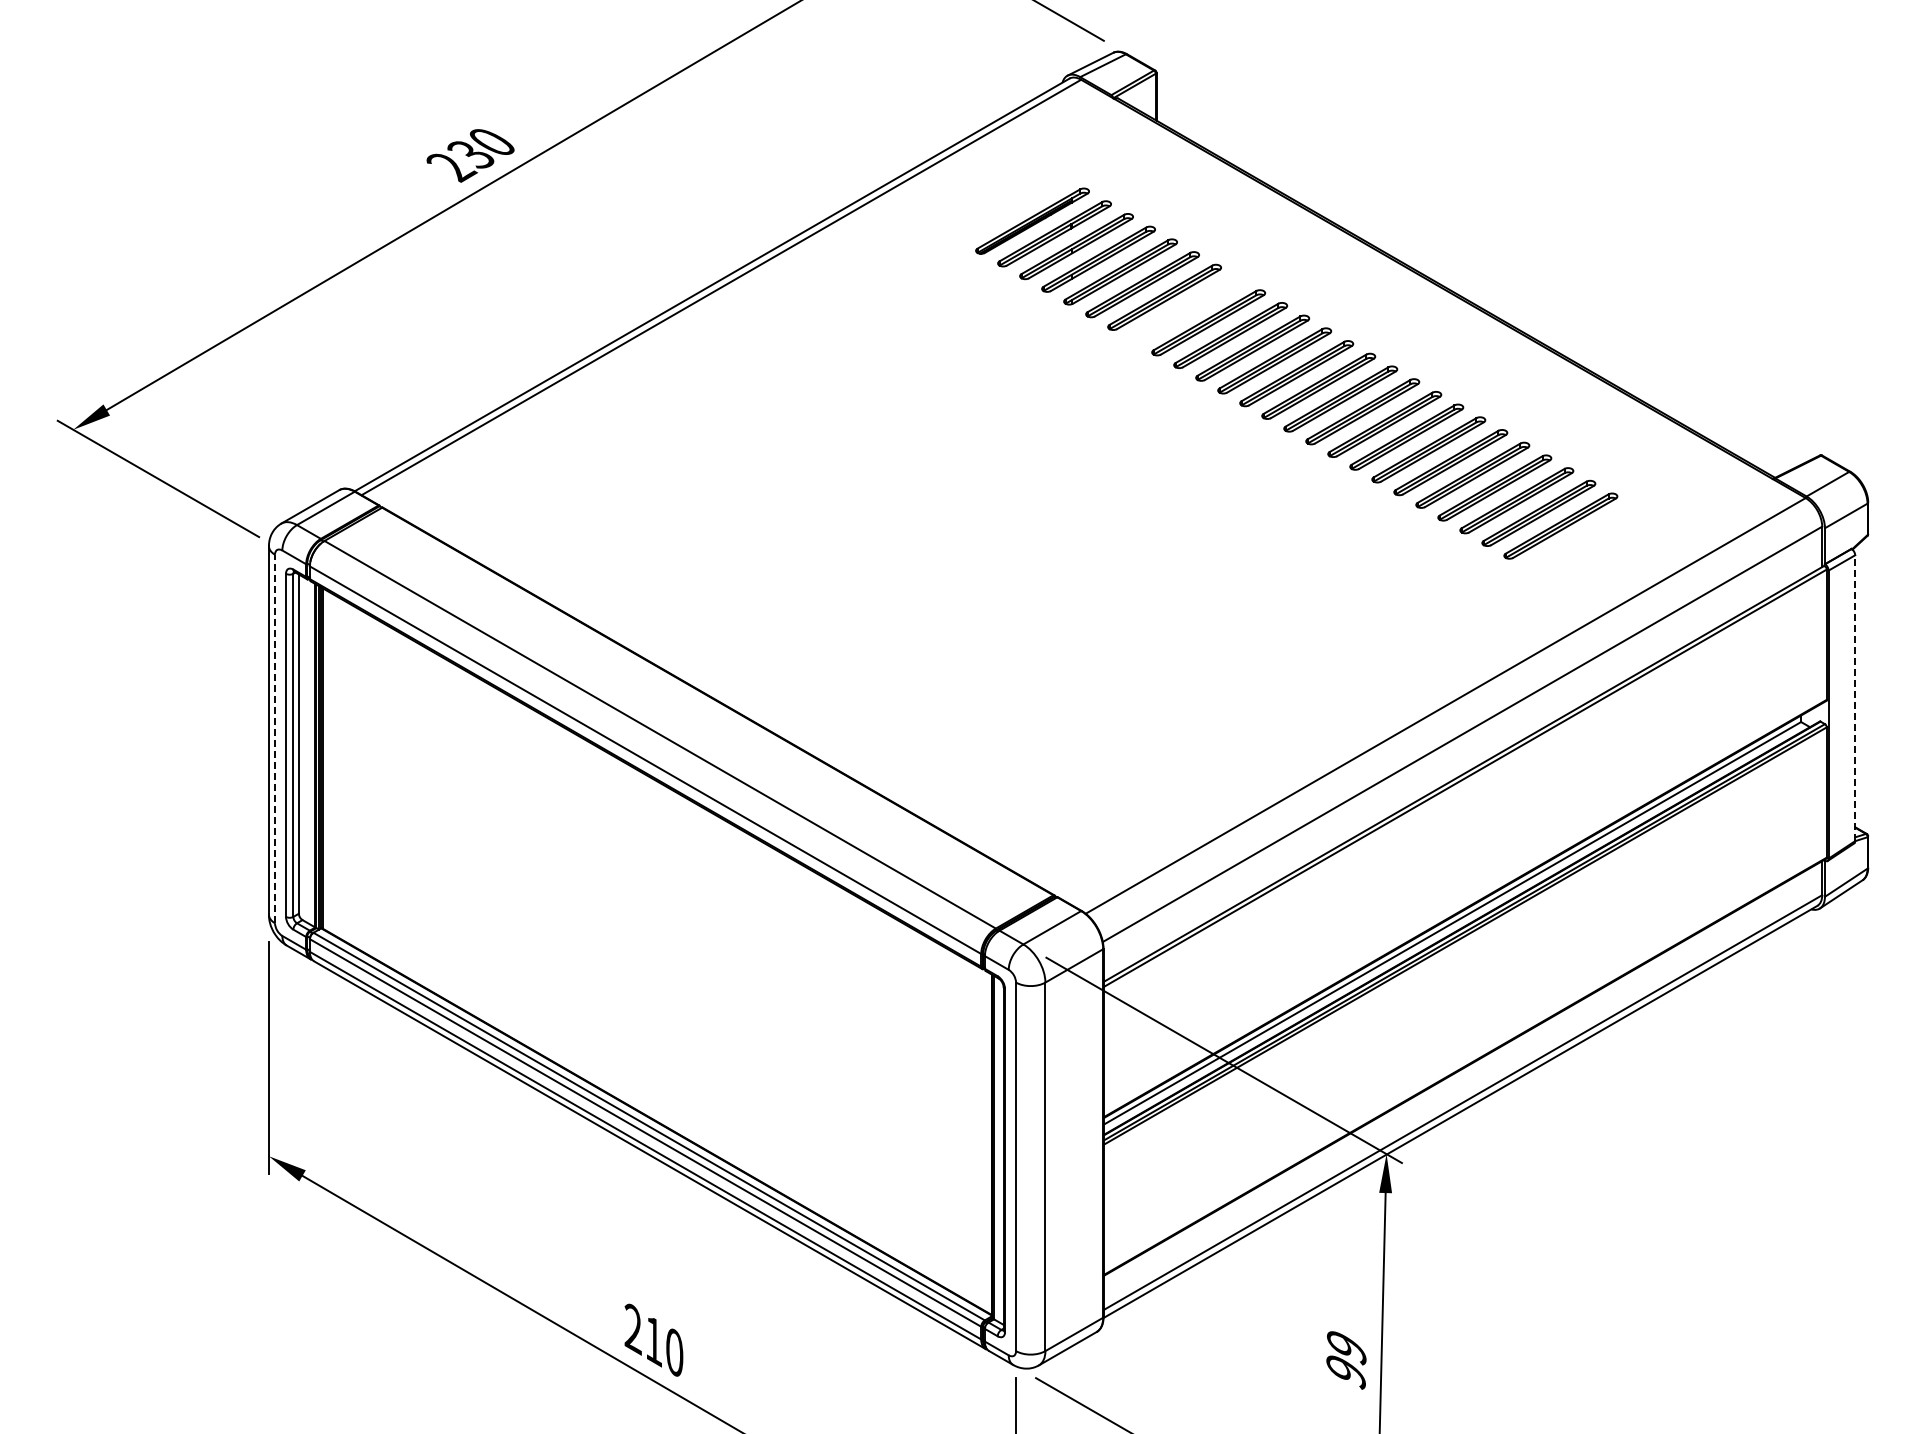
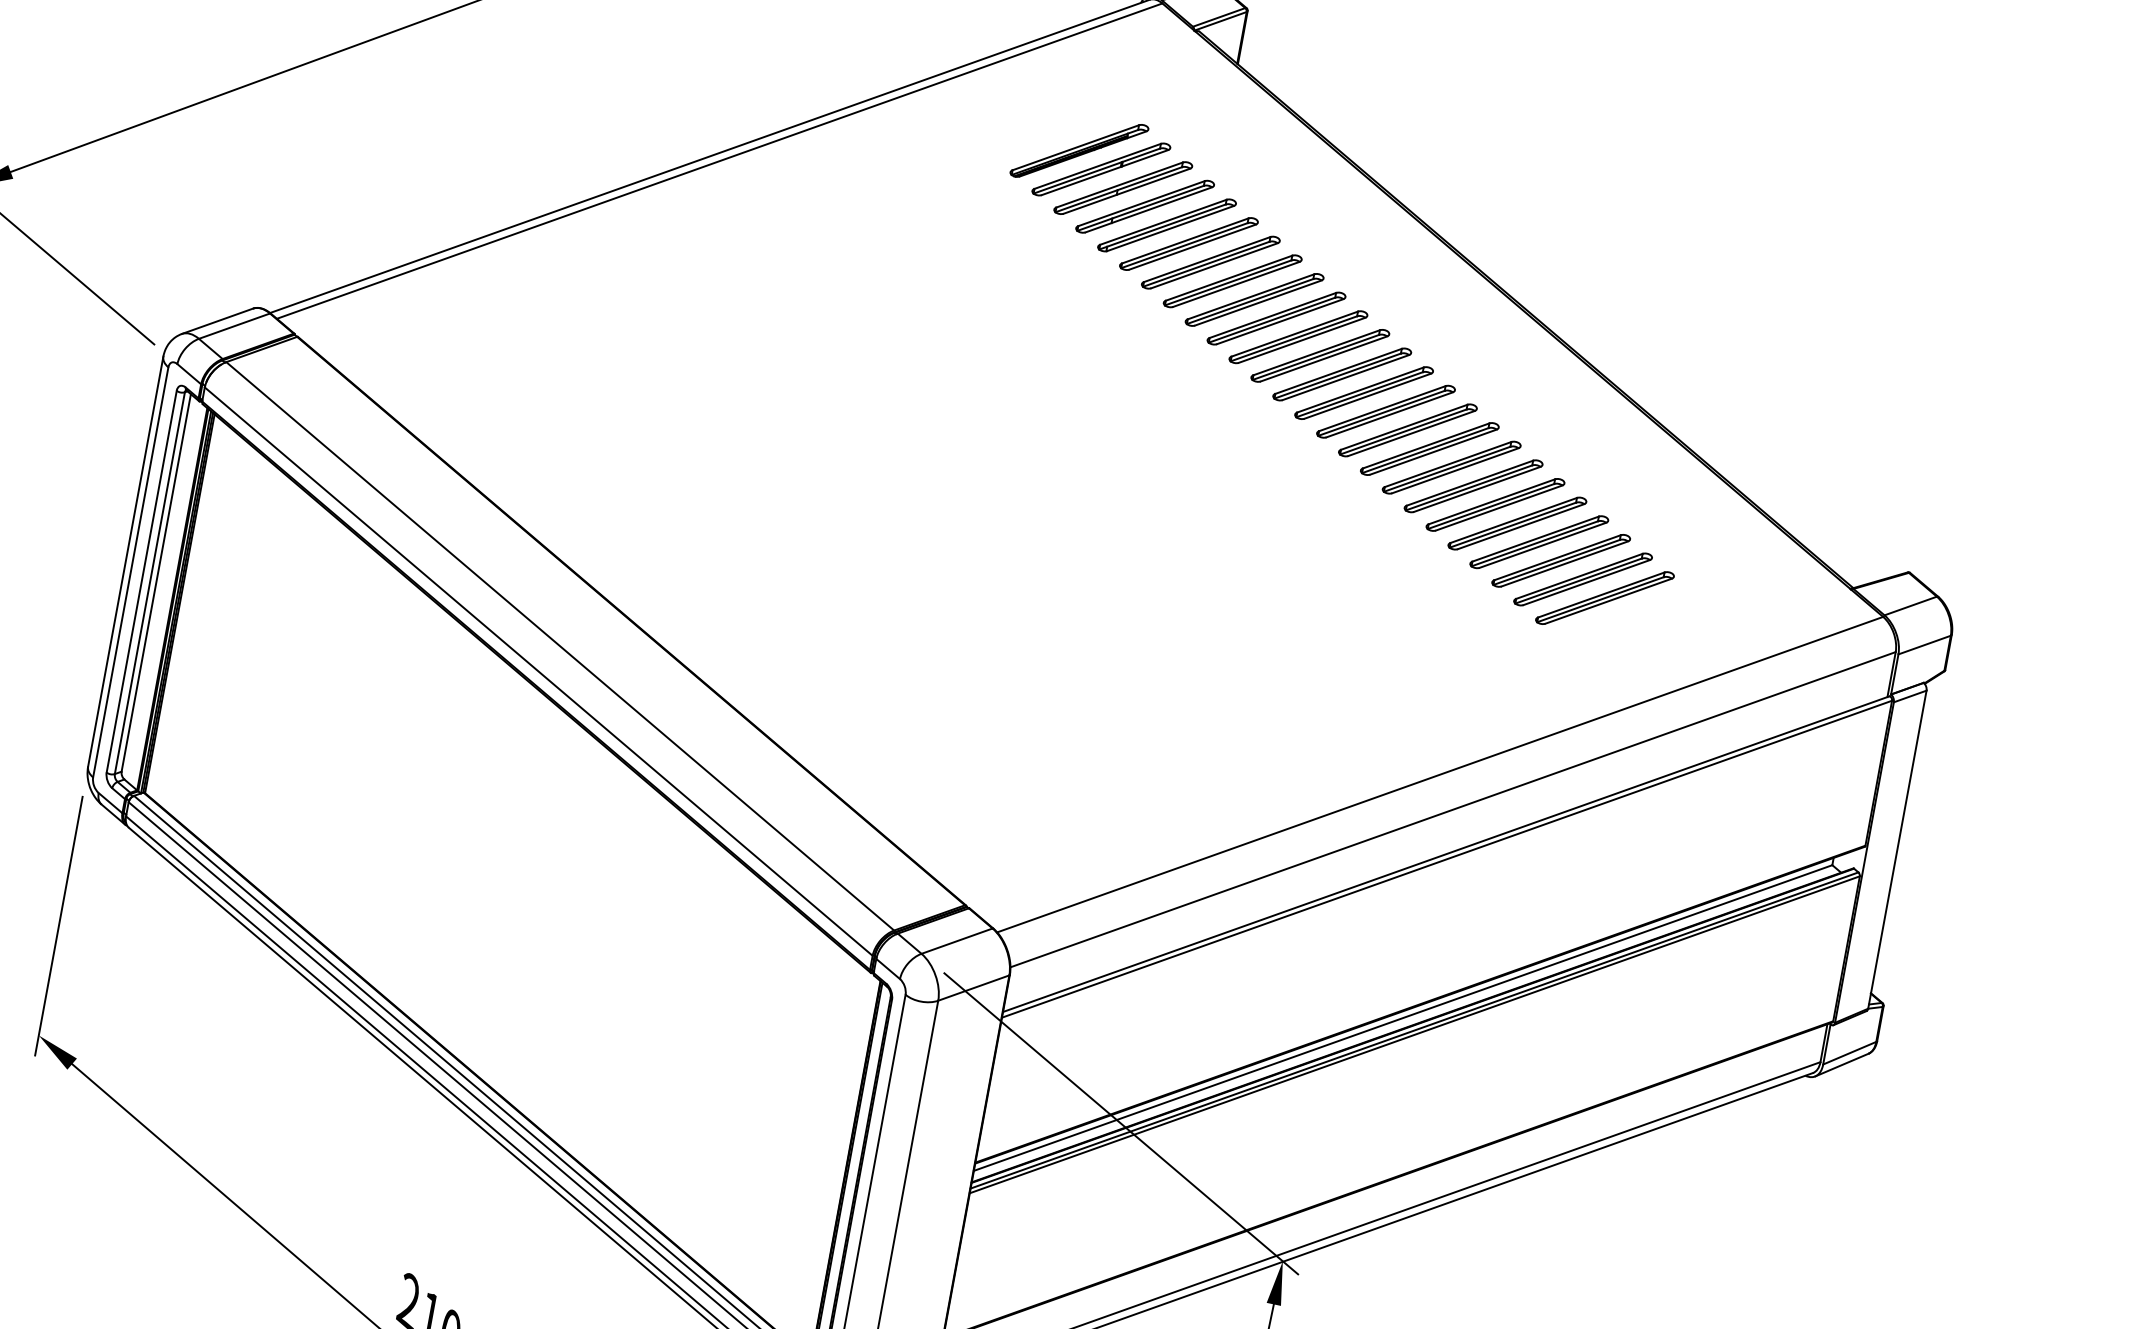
part: (1186, 309) -> (1232, 280), added
line: (1855, 698) -> (1897, 850), dashed -> solid
line: (275, 738) -> (131, 571), dashed -> solid

